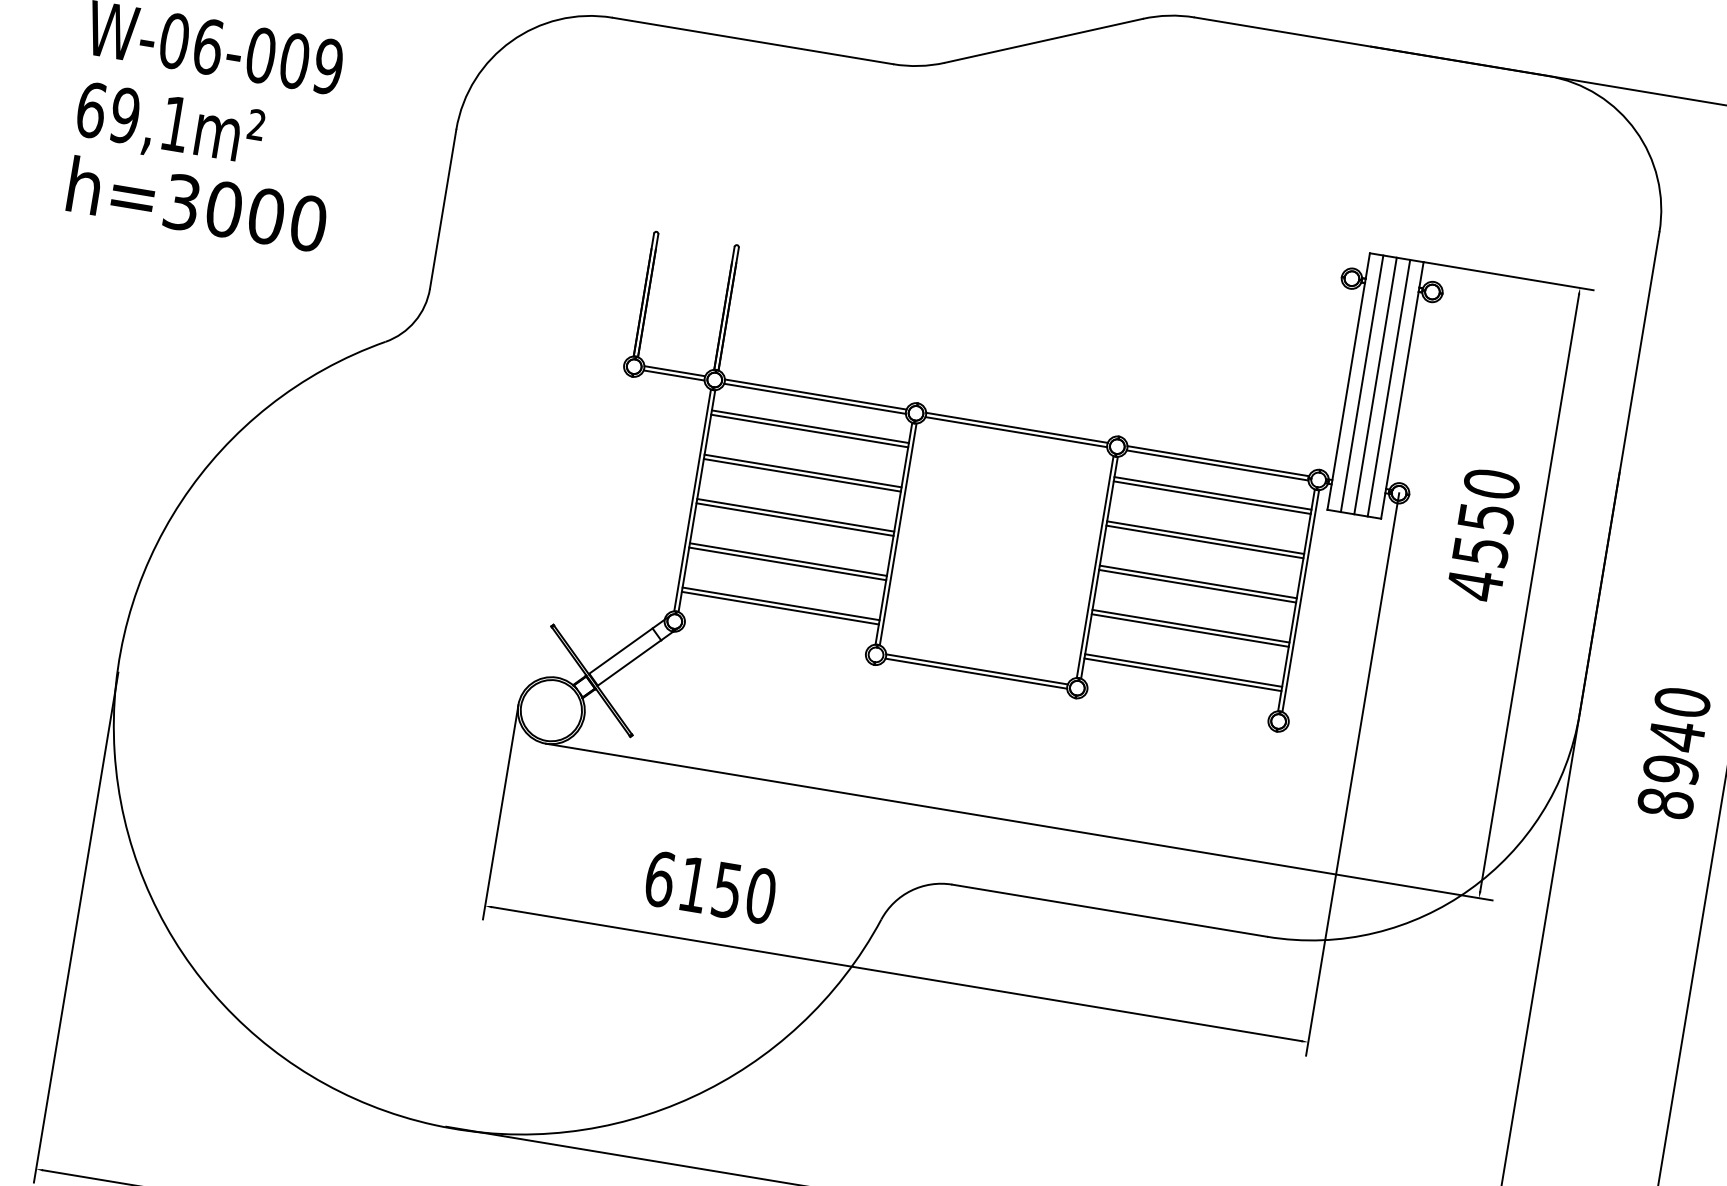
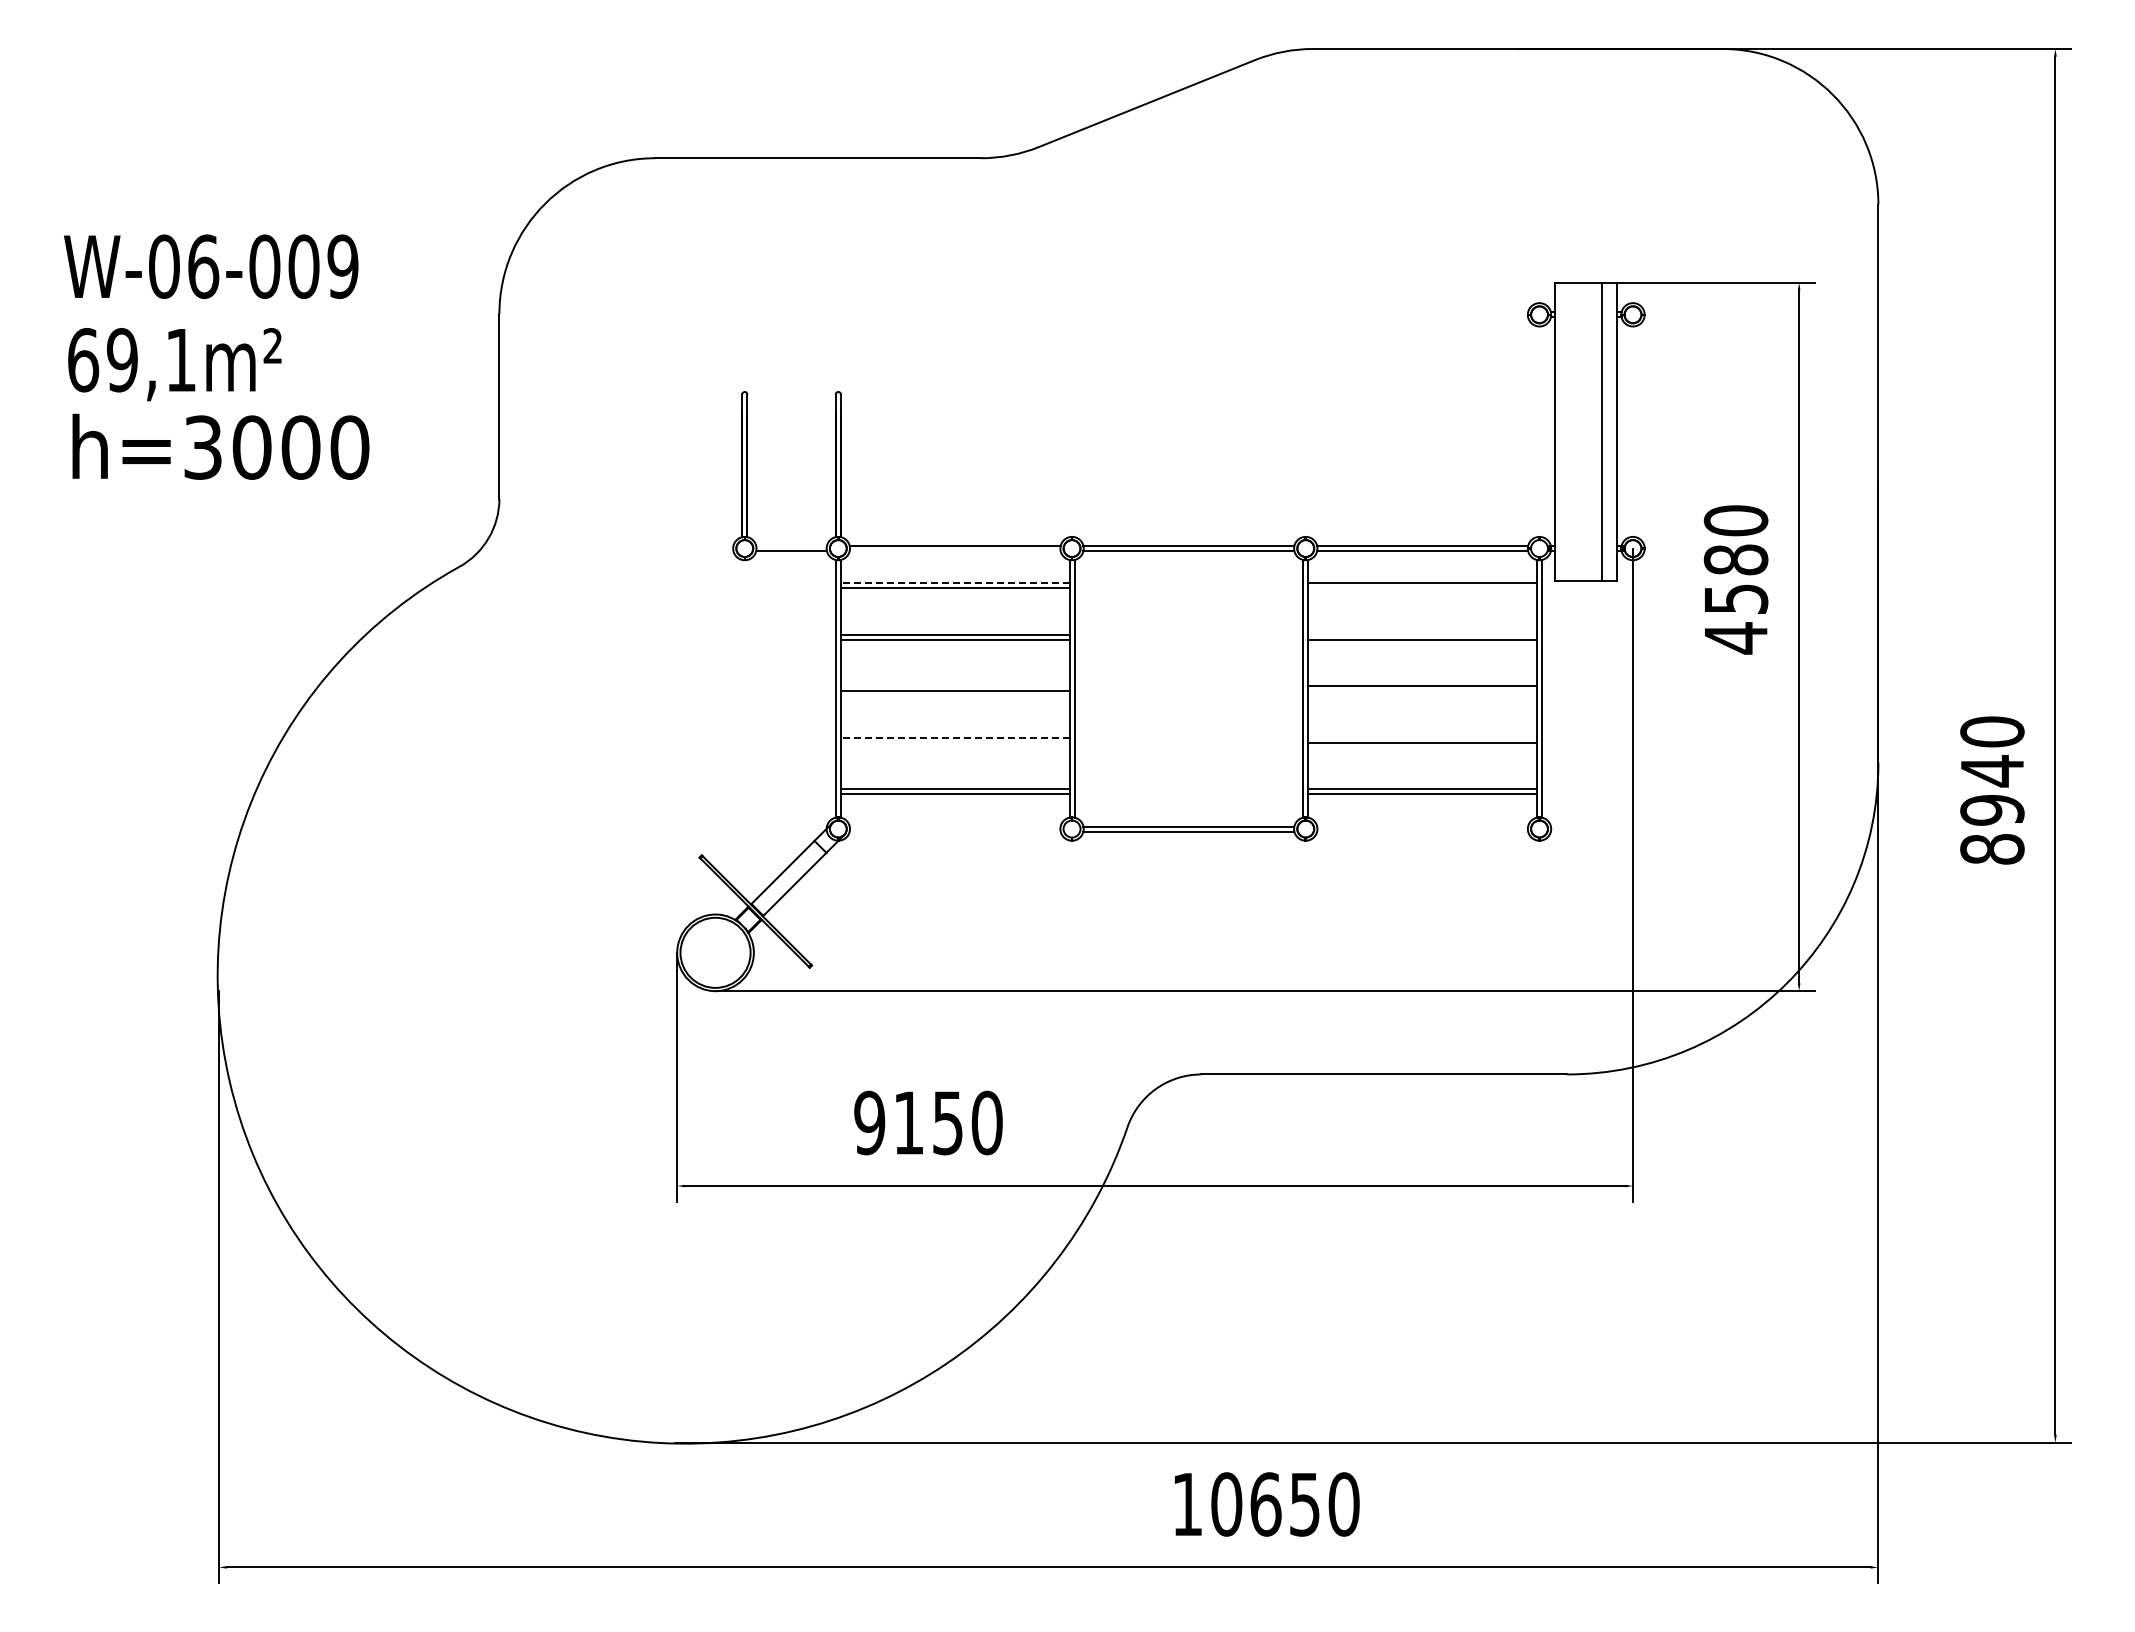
line: (674, 371) -> (791, 546), removed
line: (1361, 383) -> (1570, 431), removed
line: (1375, 385) -> (1586, 431), removed
line: (814, 399) -> (954, 551), removed
line: (809, 426) -> (954, 583), solid -> dashed
line: (1212, 497) -> (1422, 588), removed
line: (795, 515) -> (954, 686), removed
text: (1485, 517) -> (1735, 559), 4550 -> 4580
line: (1205, 537) -> (1422, 634), removed
line: (787, 559) -> (954, 737), solid -> dashed
line: (787, 563) -> (954, 742), removed
line: (1197, 586) -> (1422, 691), removed
line: (1190, 626) -> (1422, 737), removed
text: (659, 878) -> (869, 1122), 6150 -> 9150

